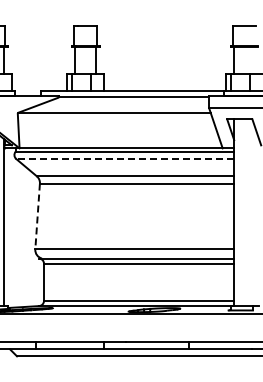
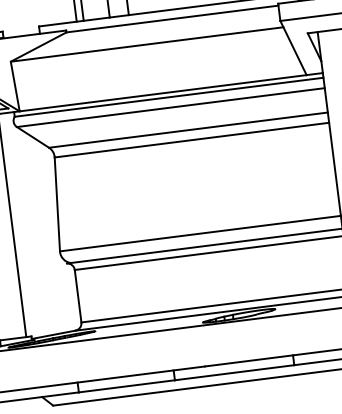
line: (125, 159) -> (171, 108), dashed -> solid
line: (37, 217) -> (57, 205), dashed -> solid

